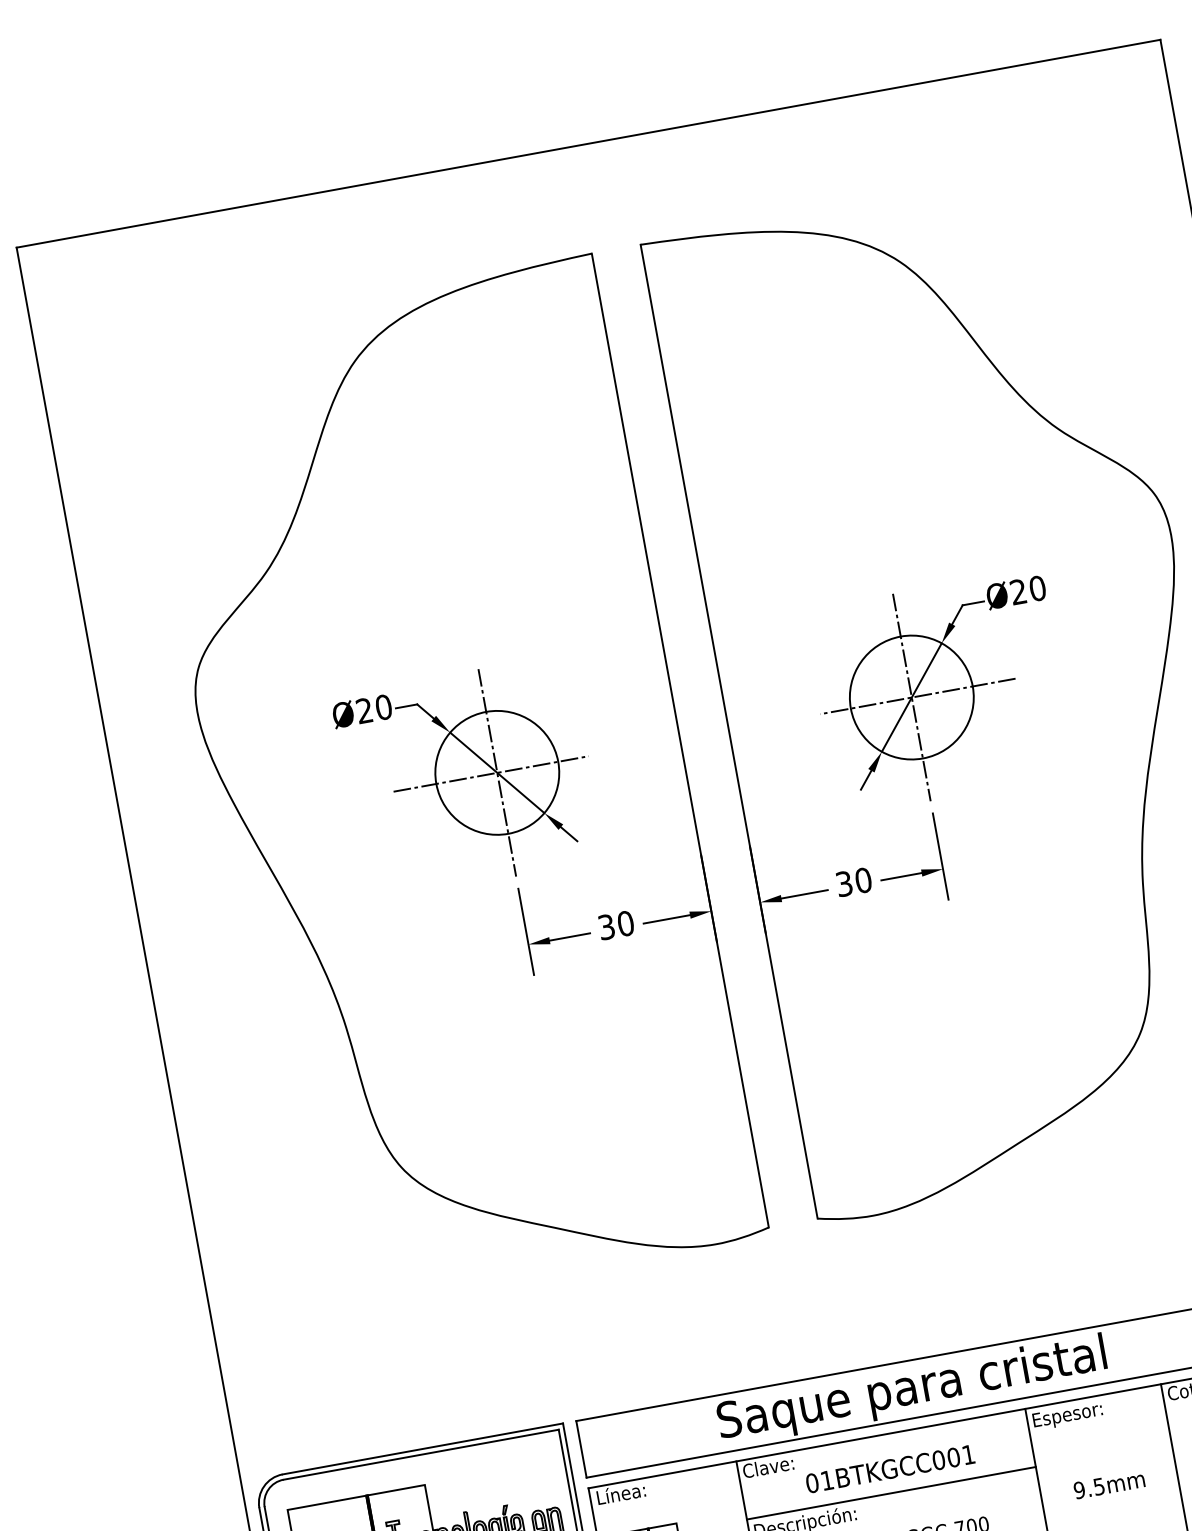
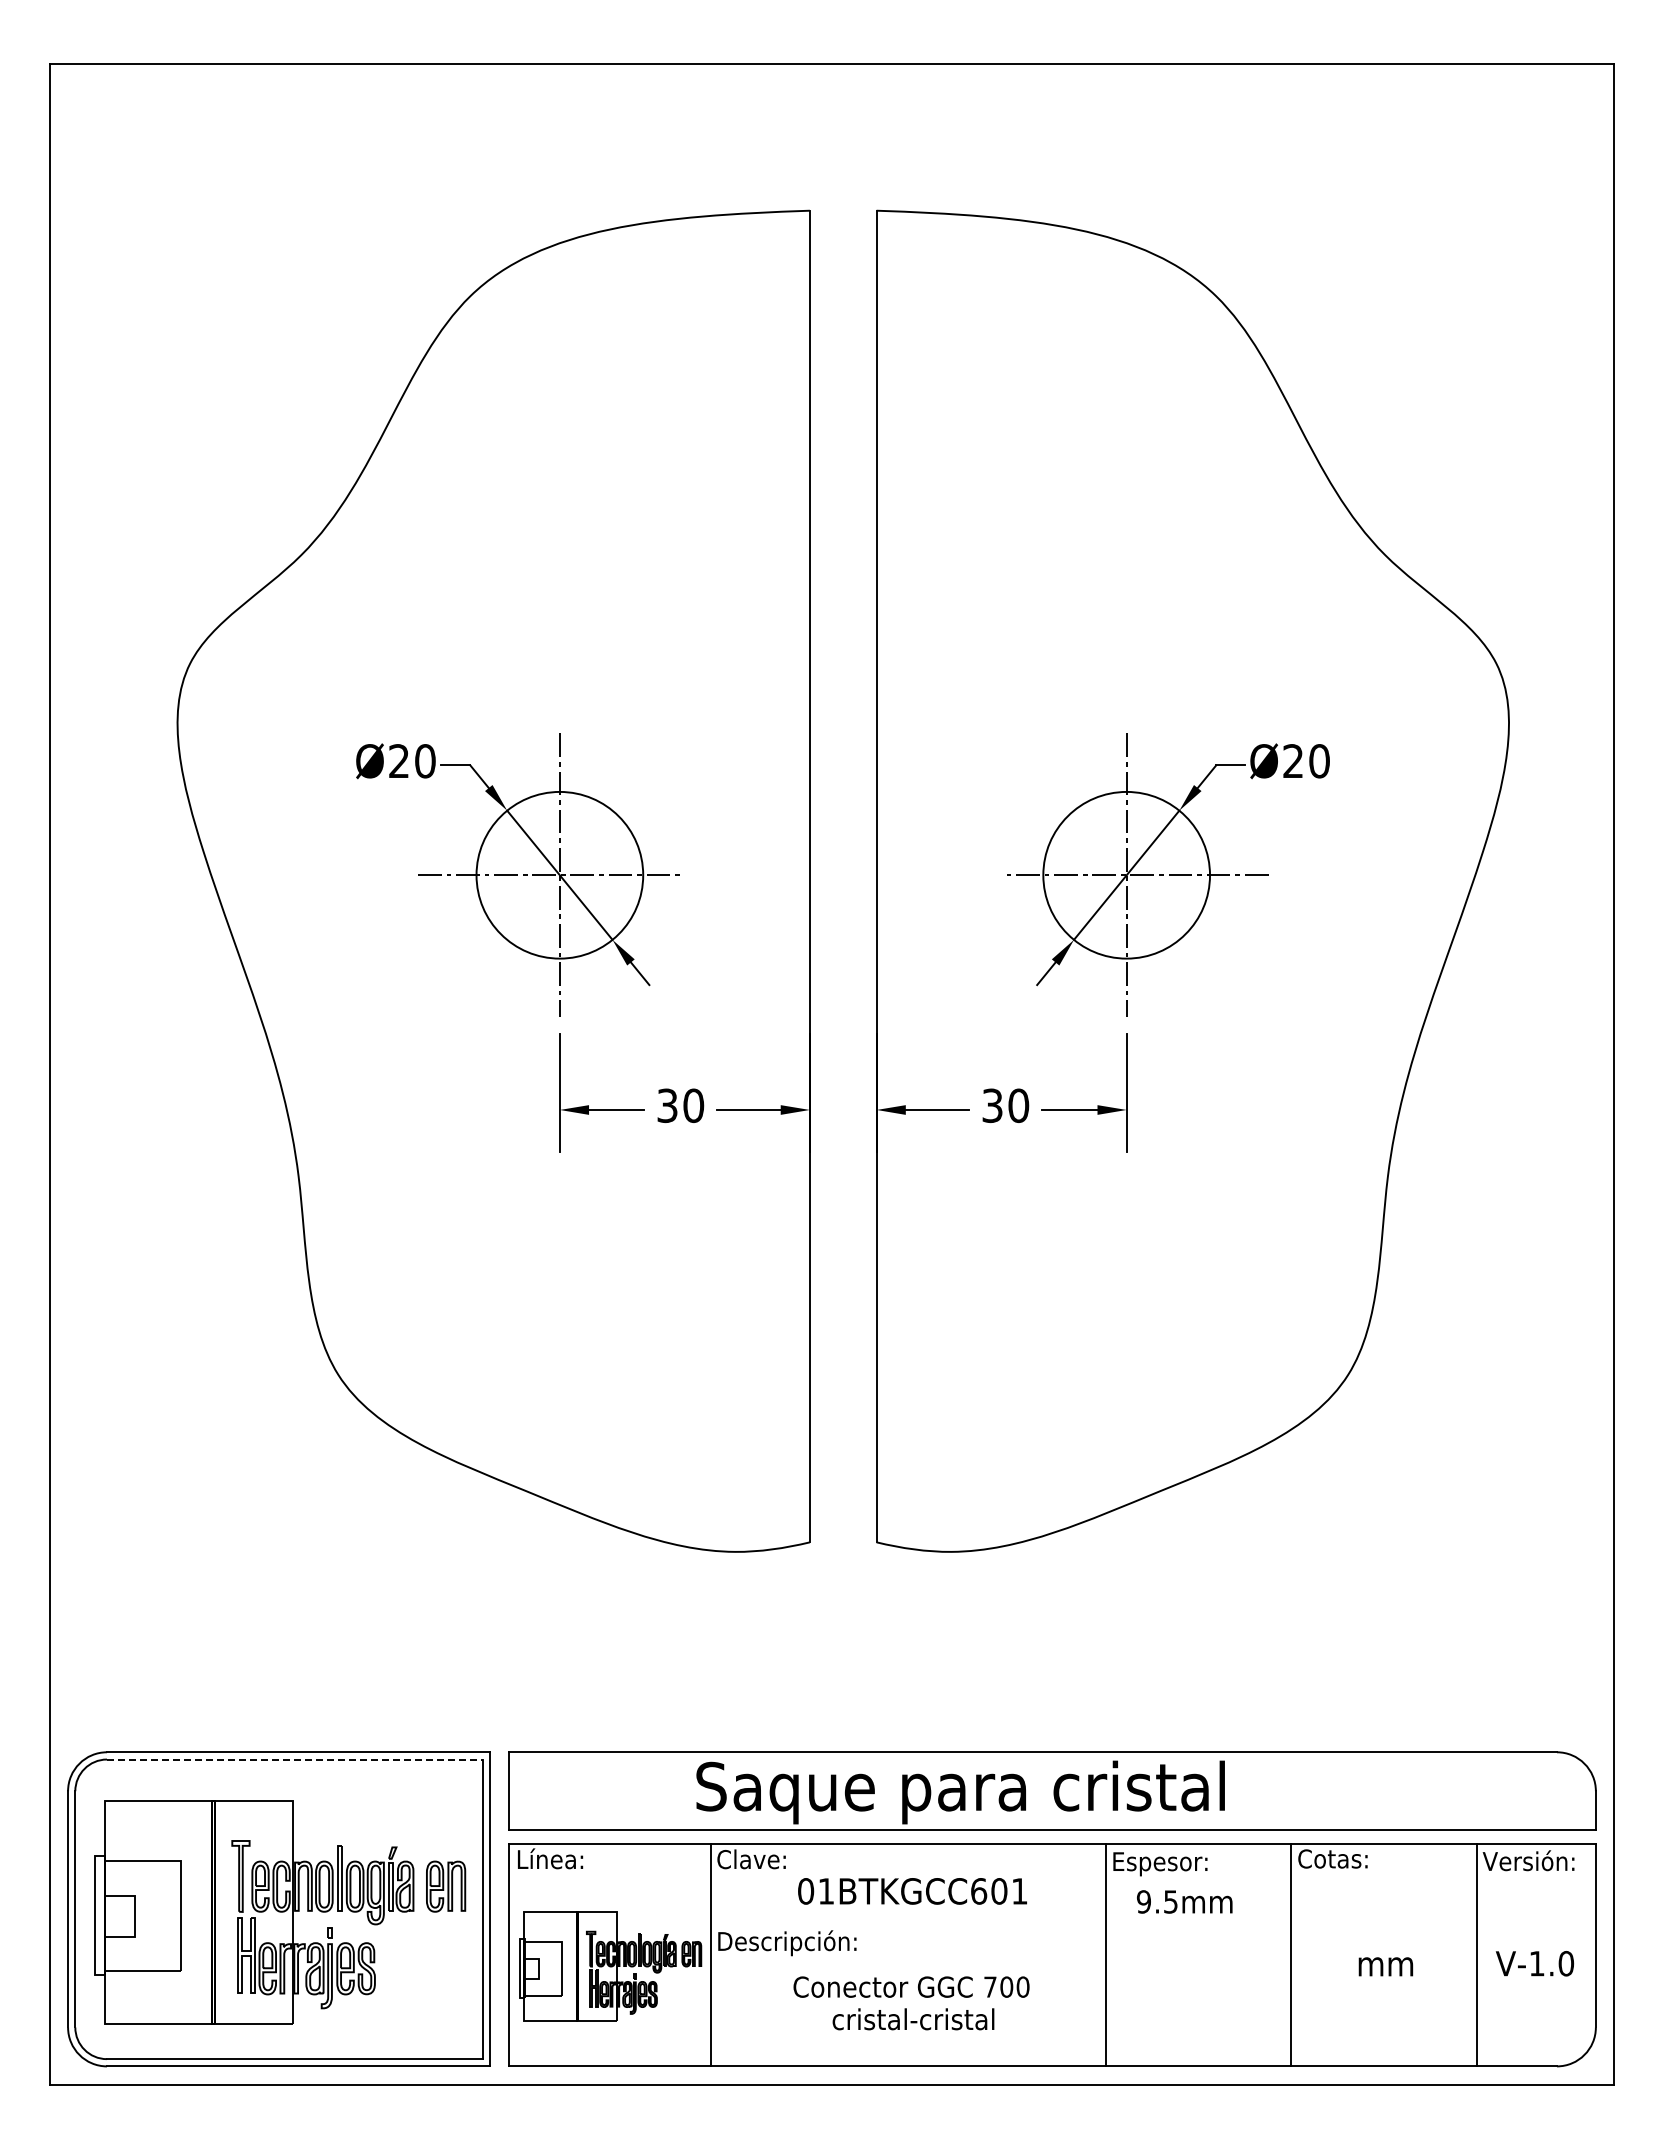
line: (421, 1454) -> (295, 1759), solid -> dashed
text: (939, 1460) -> (979, 1891), 01BTKGCC001 -> 01BTKGCC601
text: (1109, 1484) -> (1184, 1901), moved
line: (890, 1493) -> (907, 1923), removed

